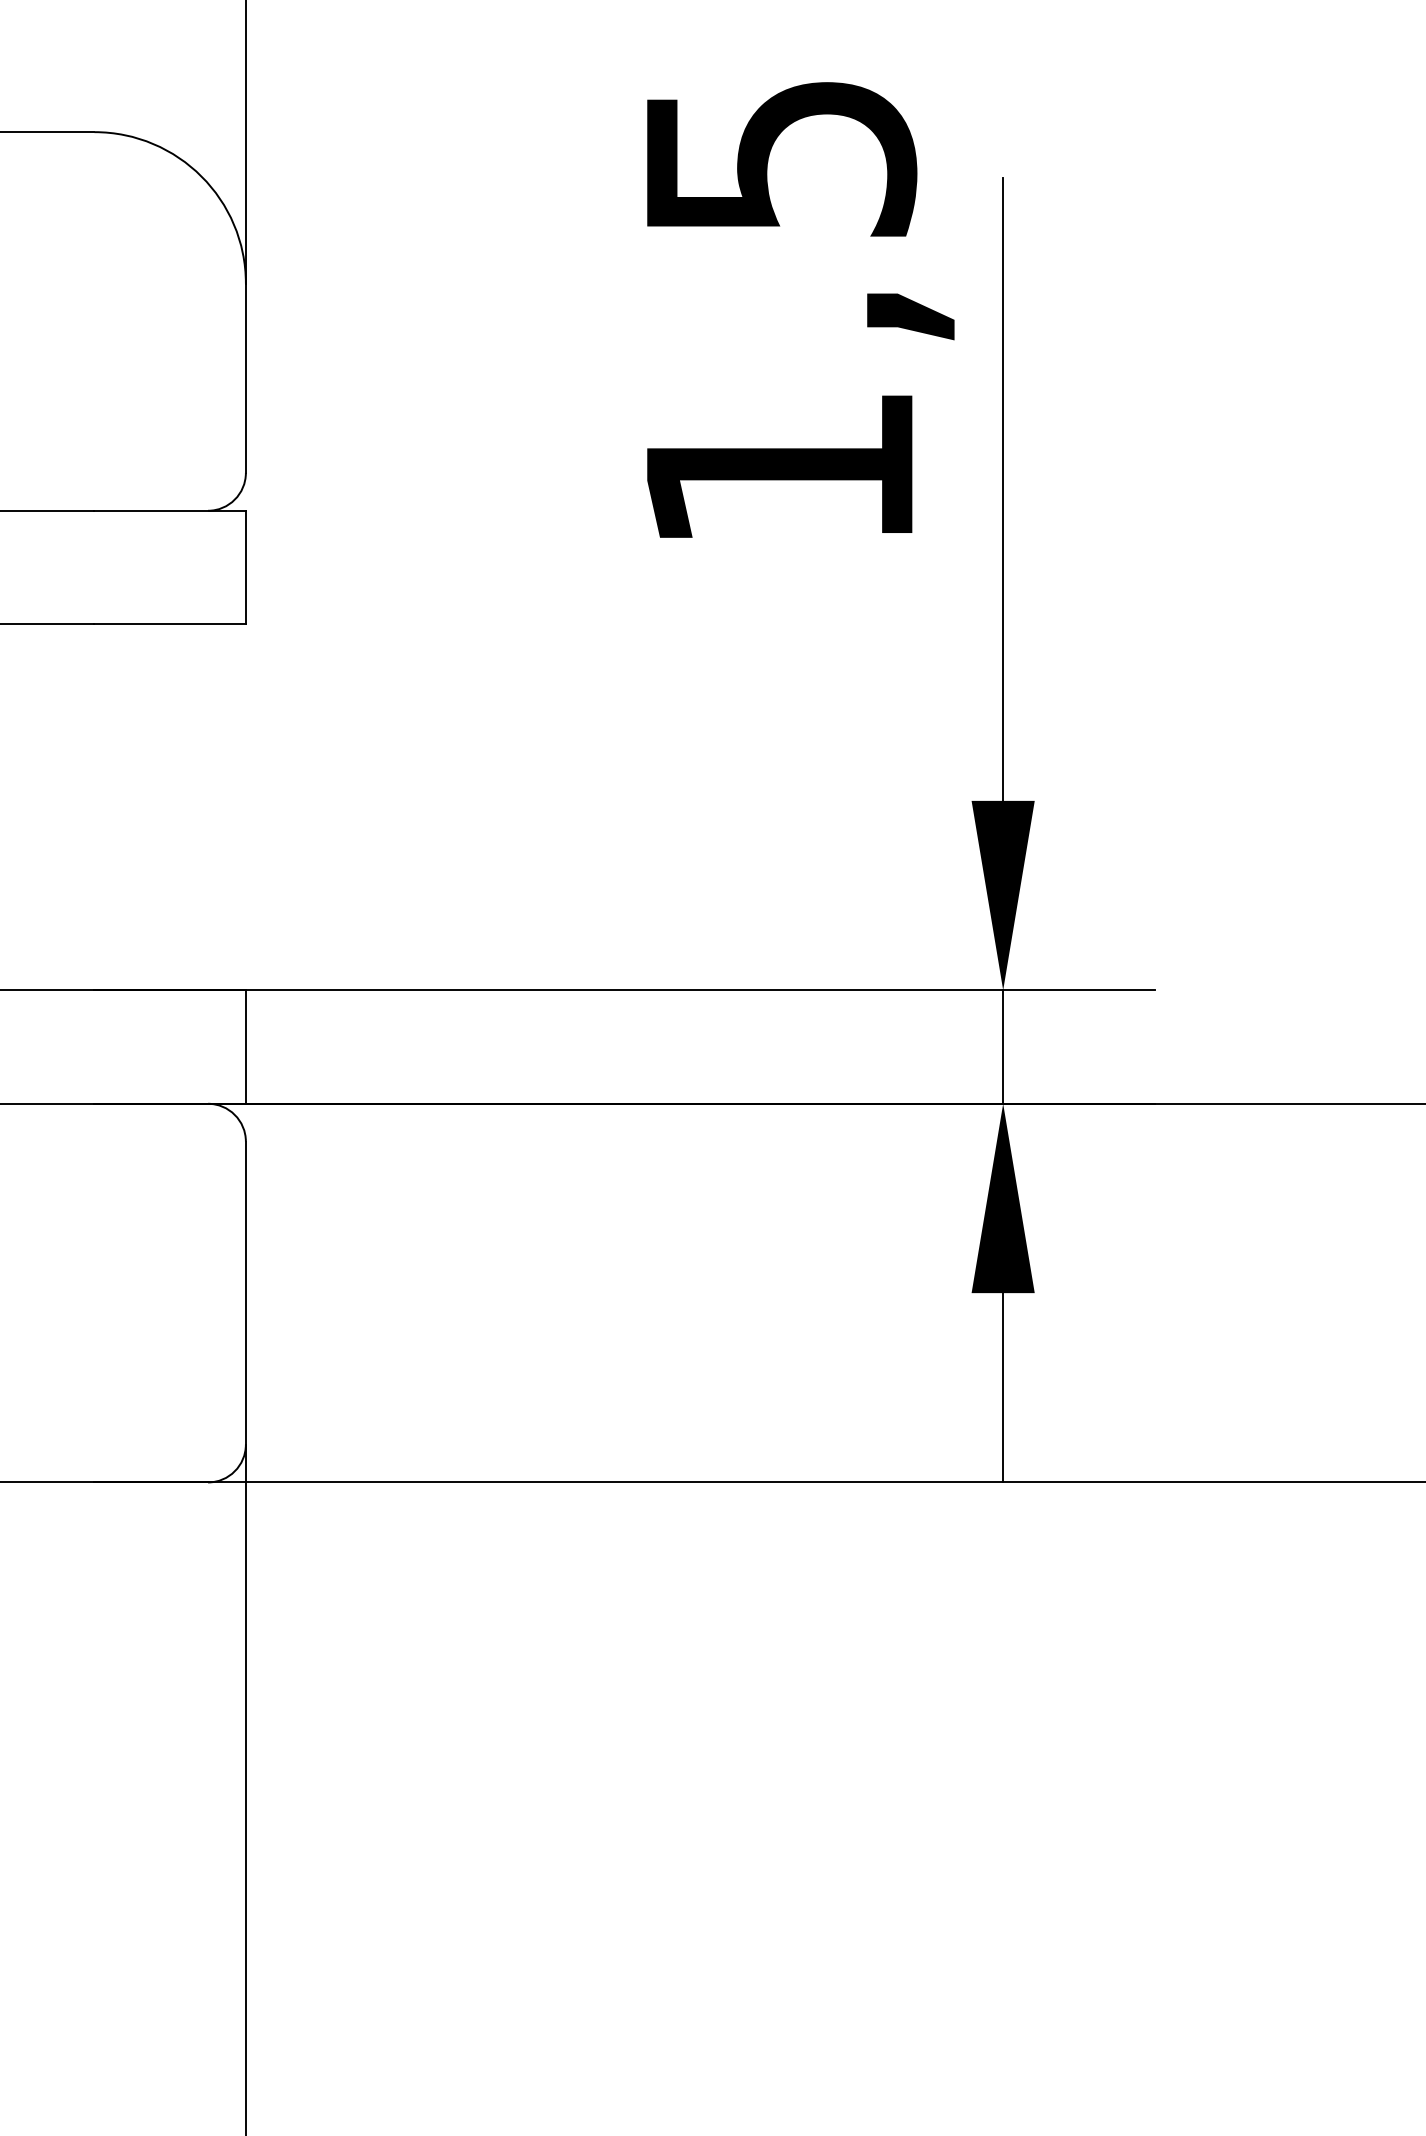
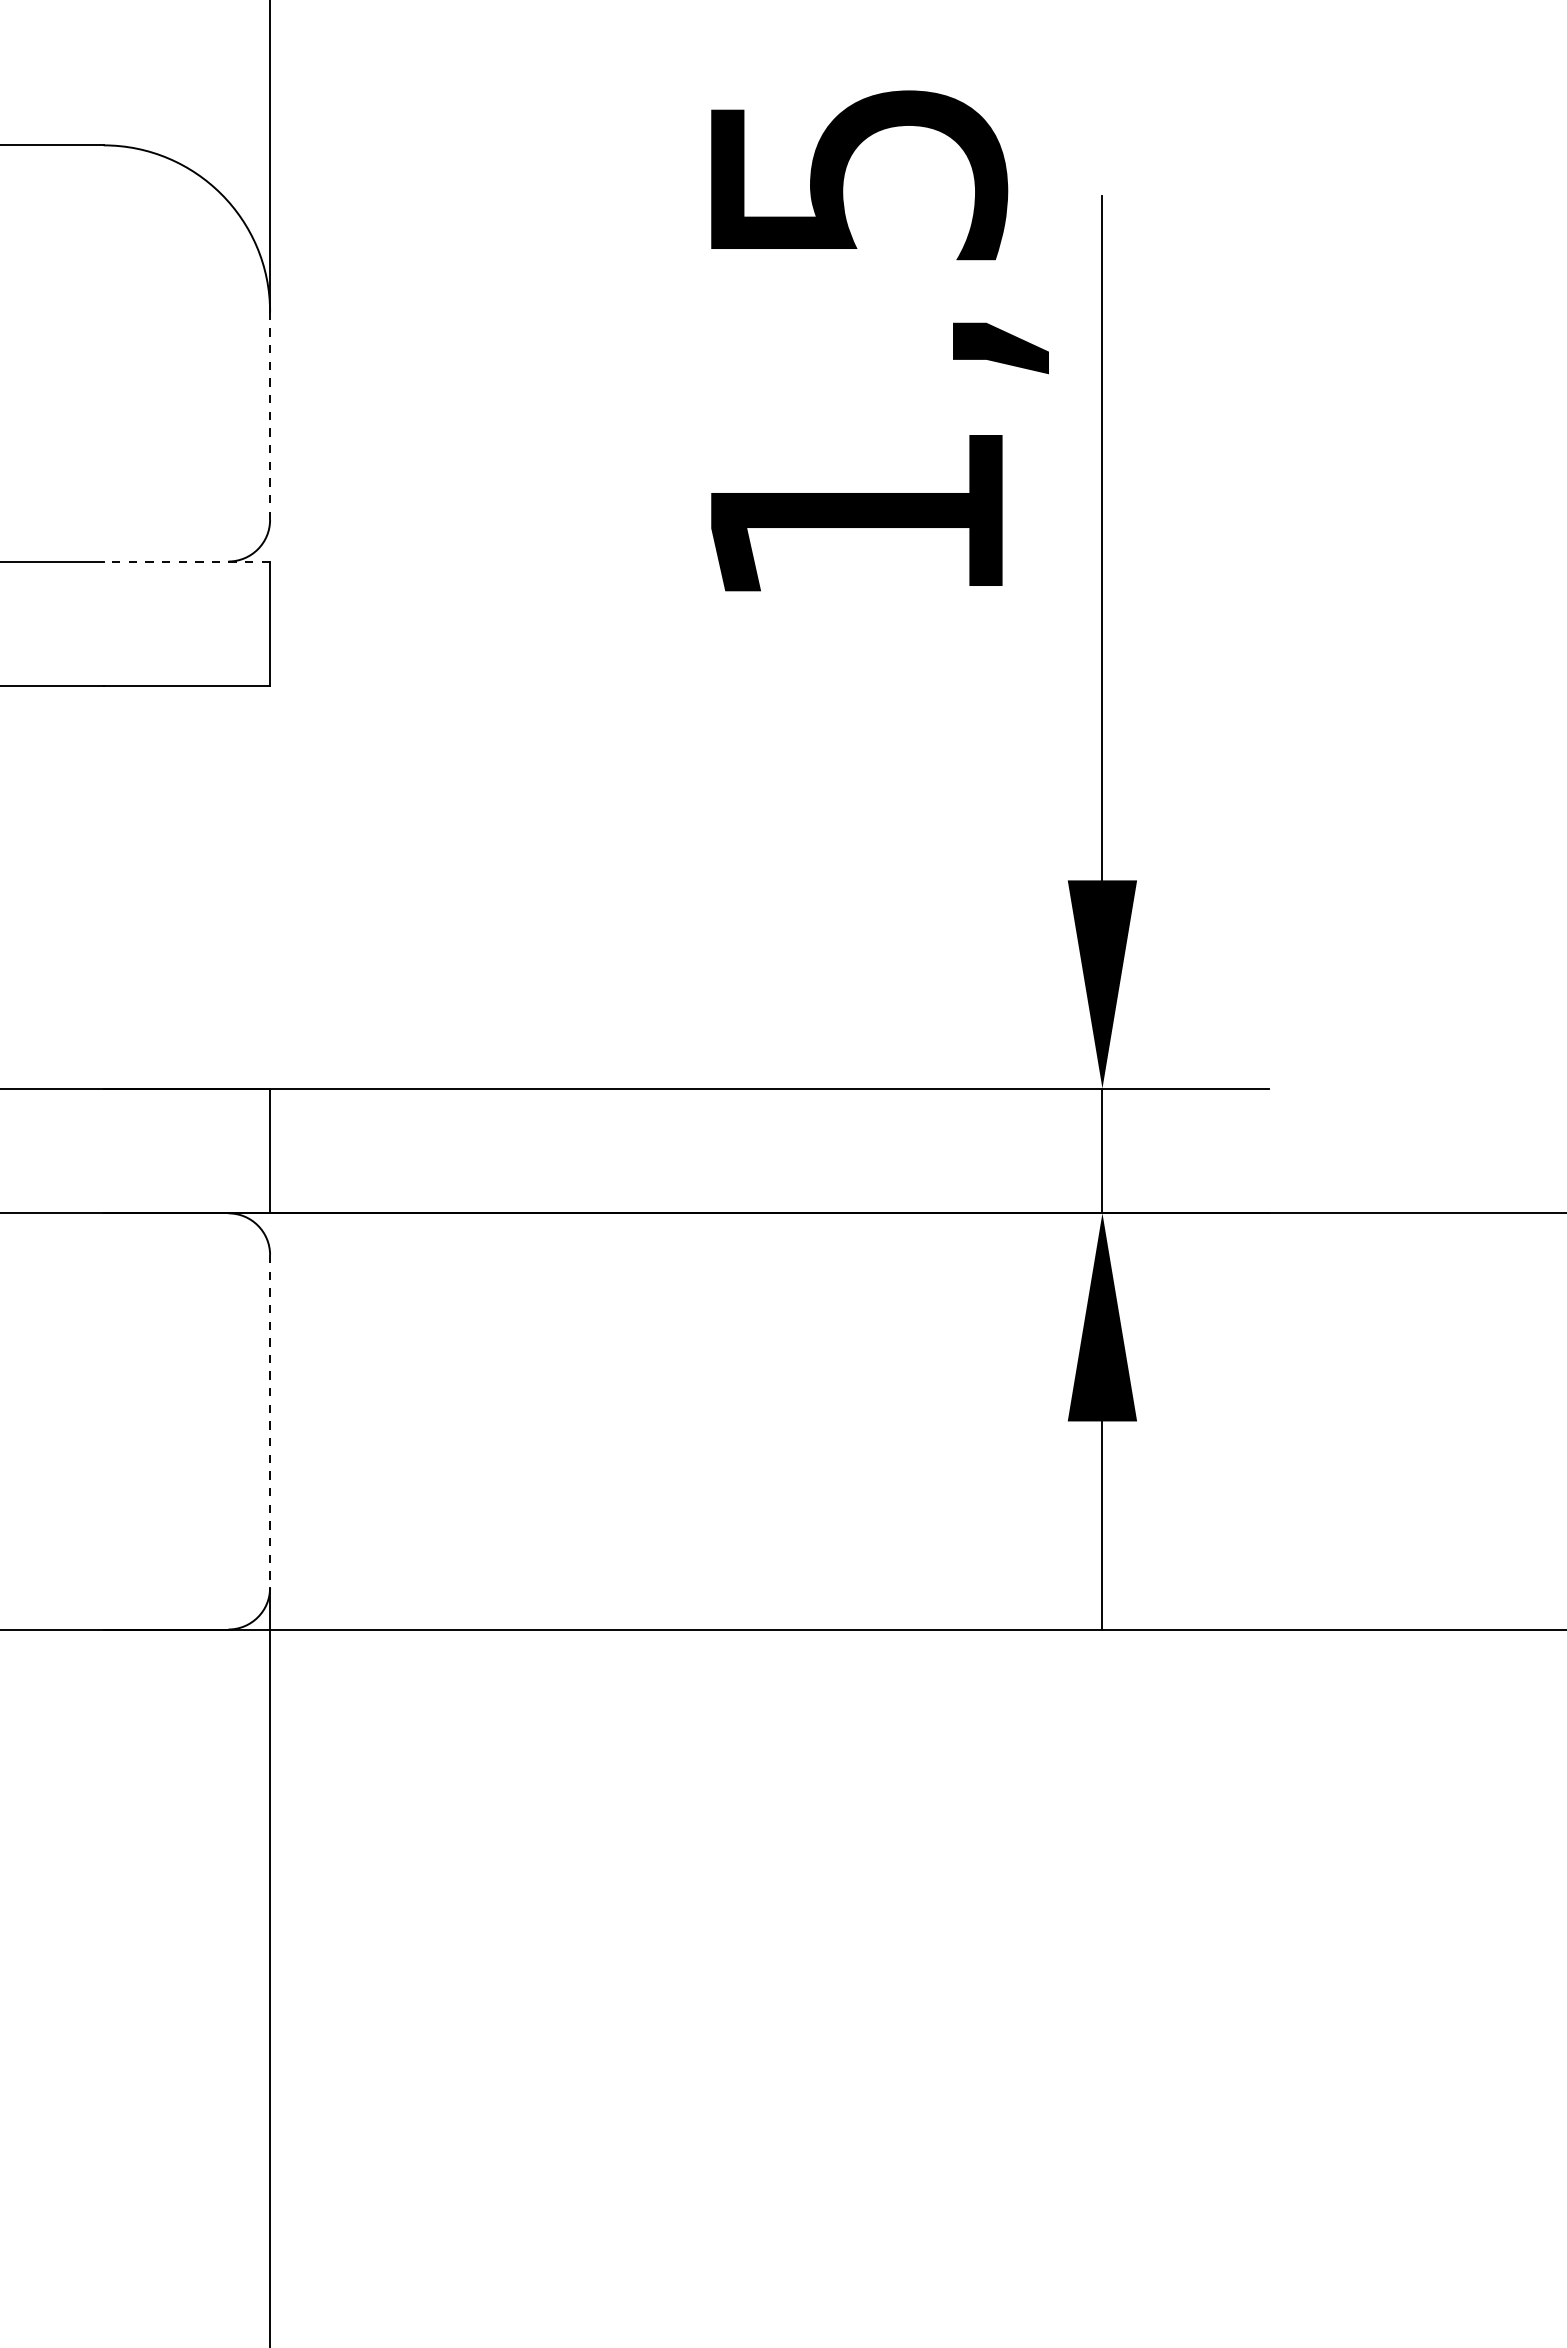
line: (246, 378) -> (270, 416), solid -> dashed
line: (169, 510) -> (186, 561), solid -> dashed
line: (246, 1293) -> (270, 1421), solid -> dashed

